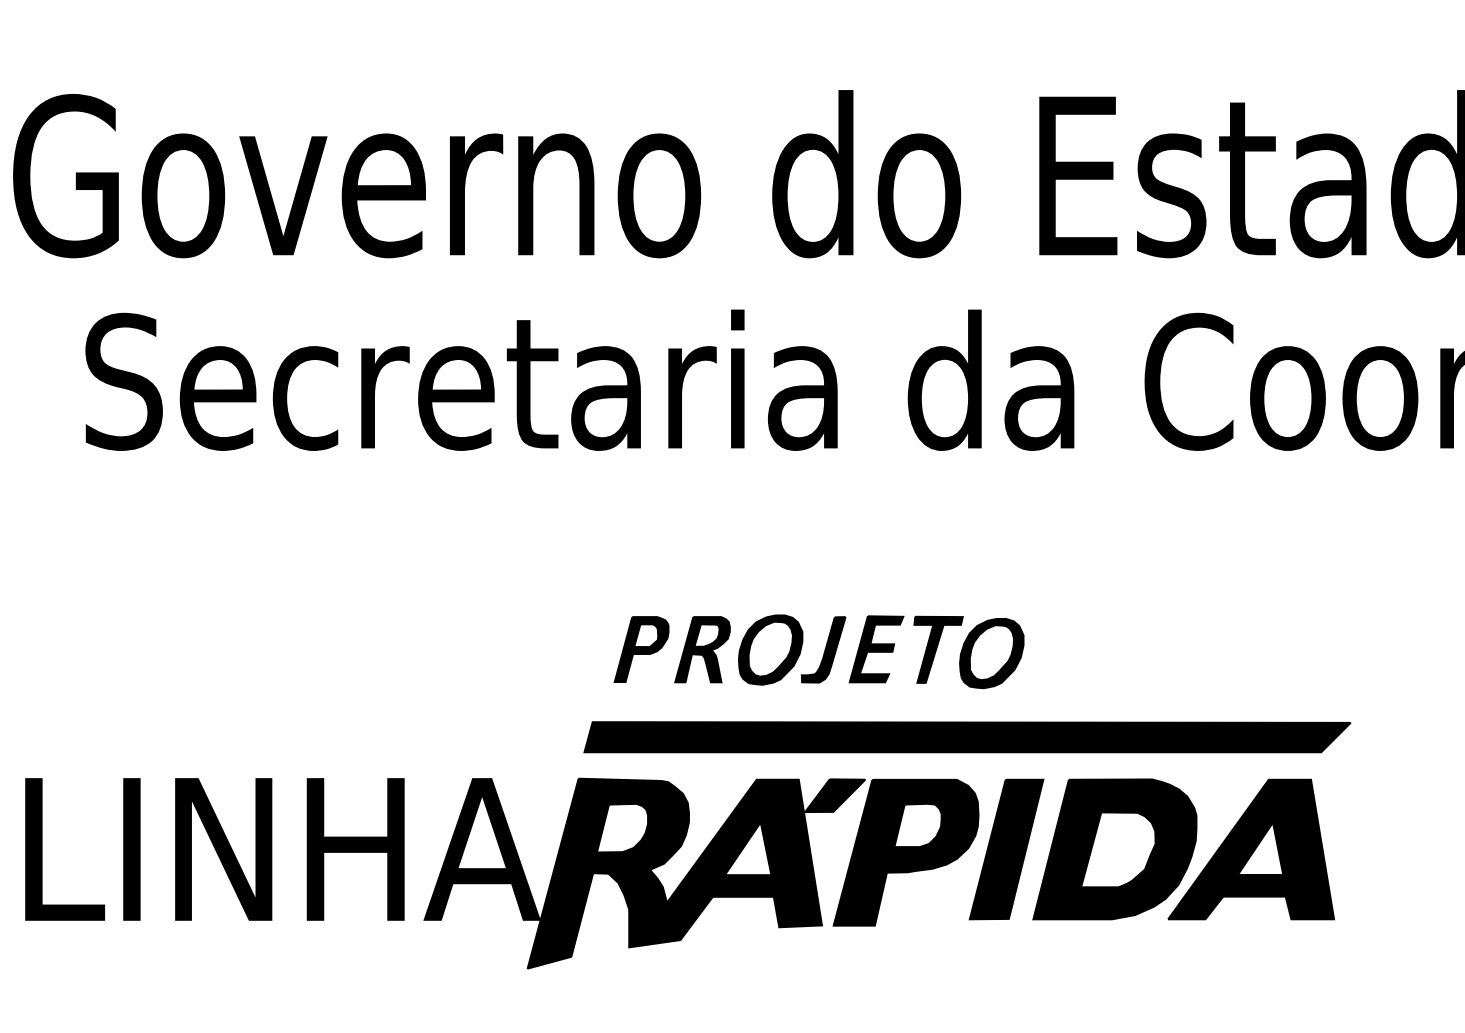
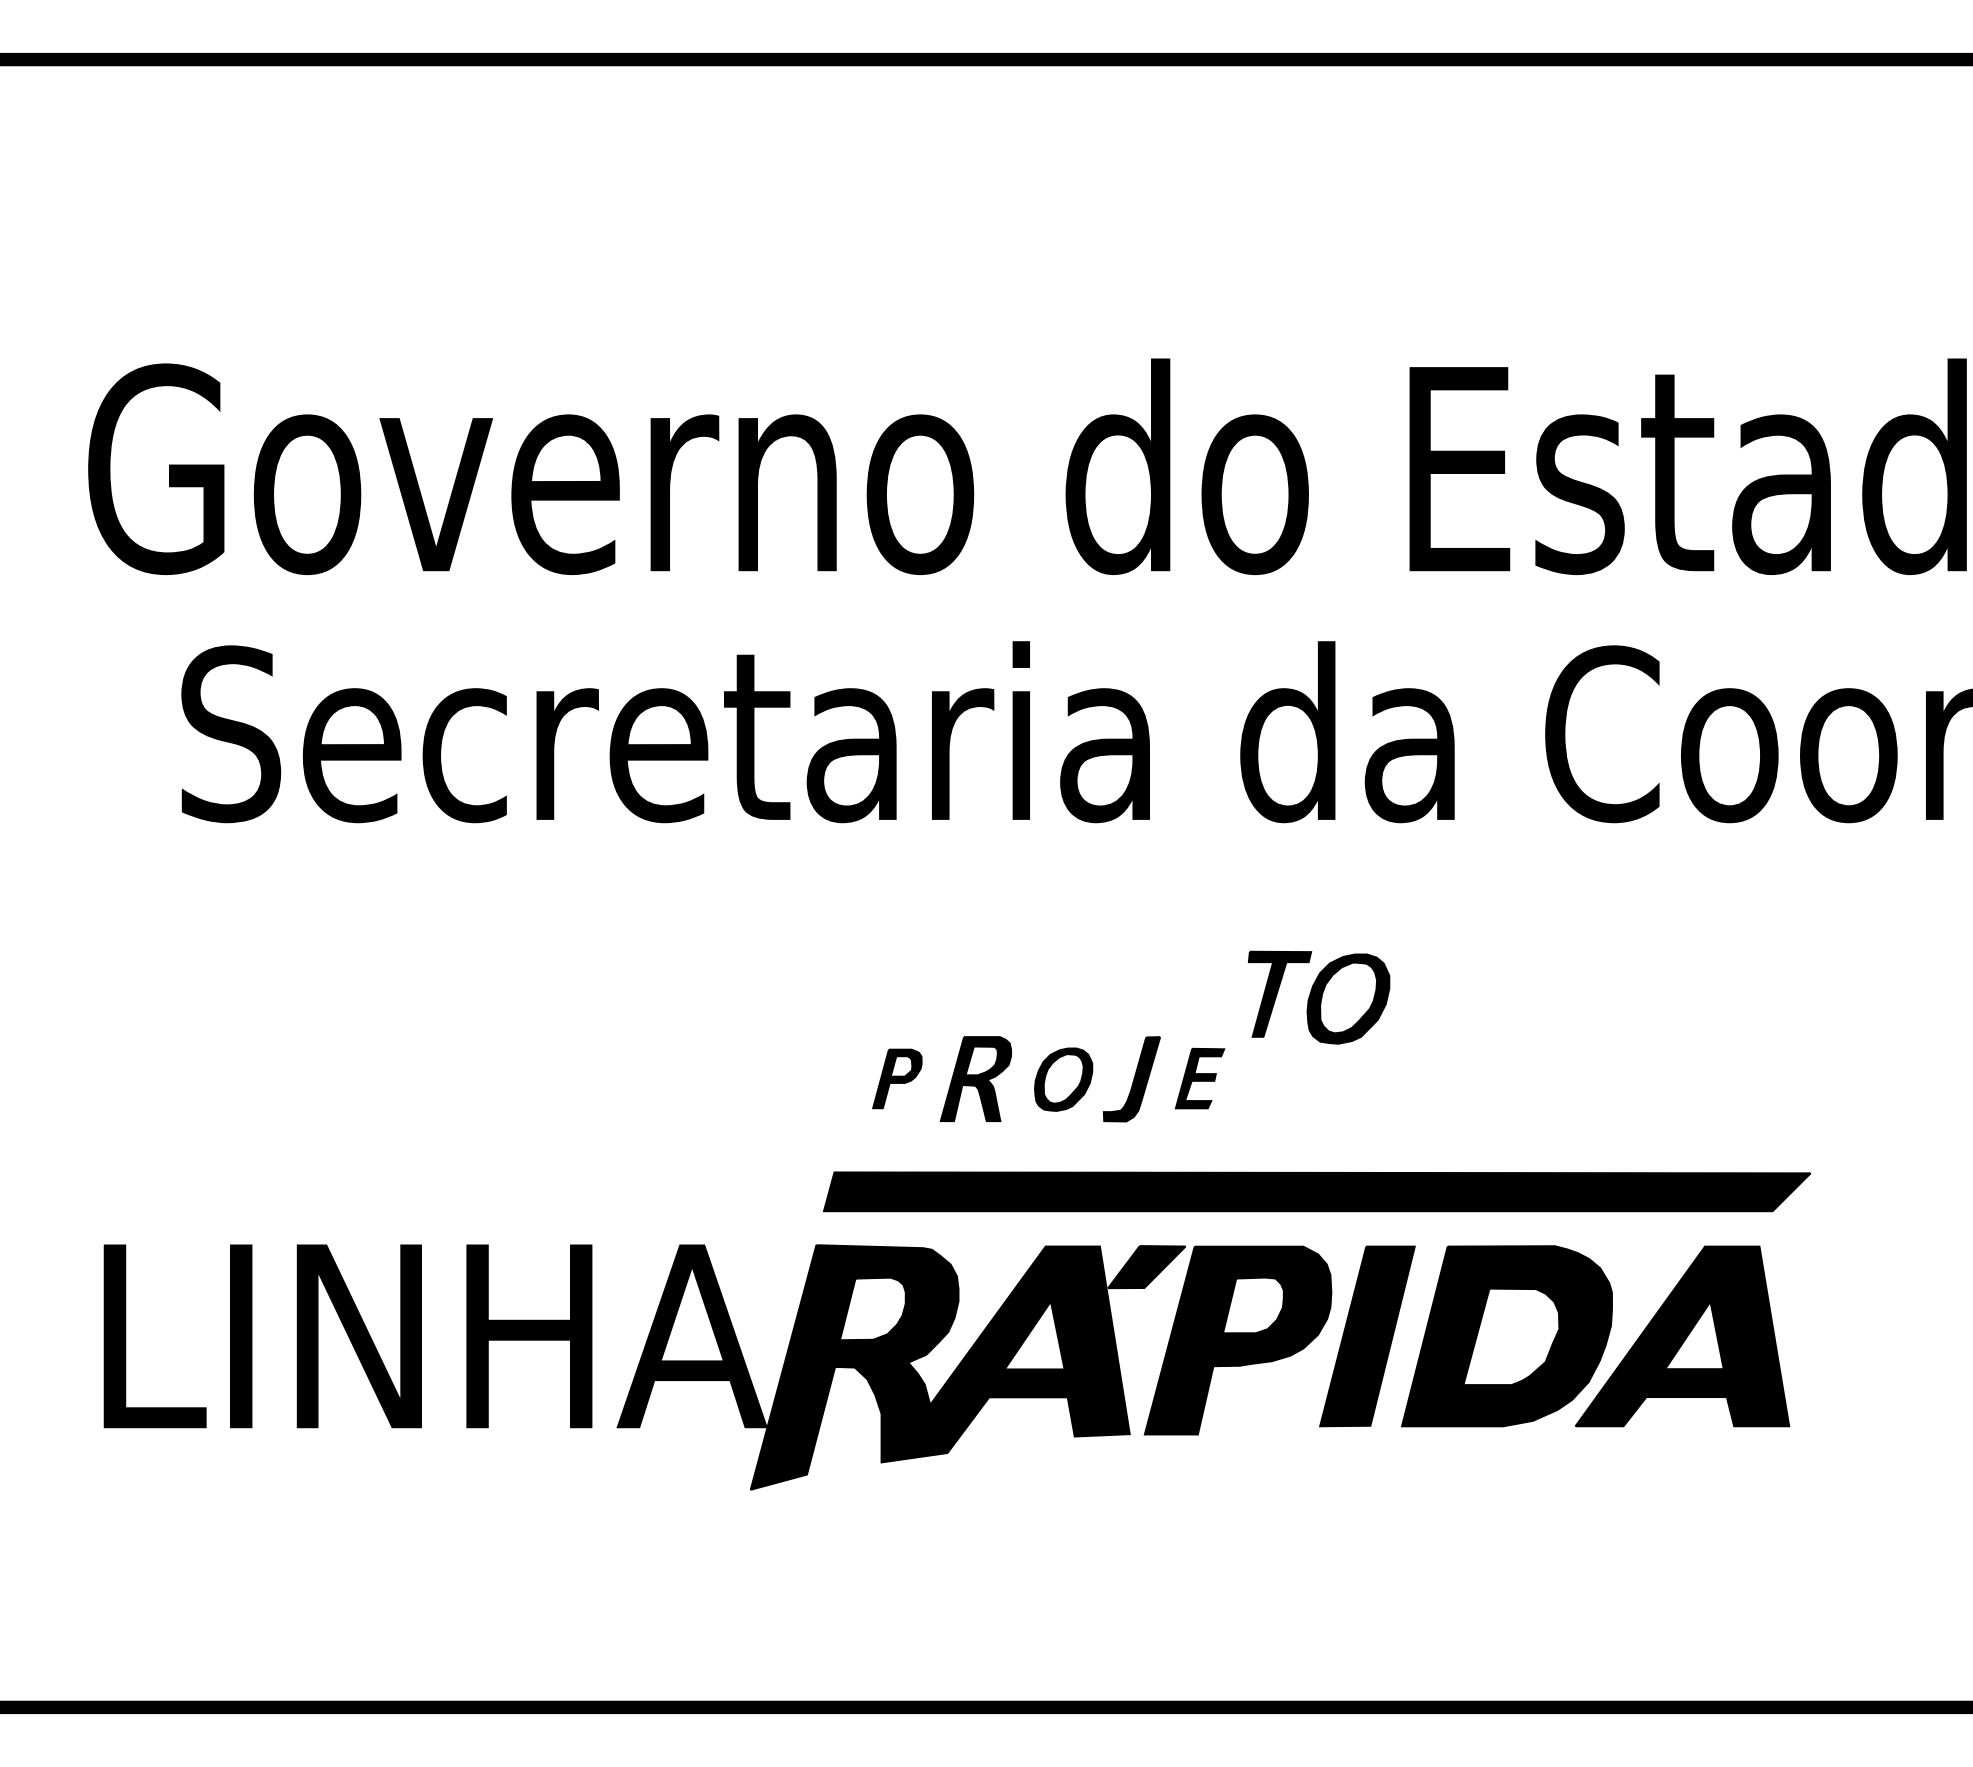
part: (640, 649) -> (896, 1078), size x0.7
part: (770, 649) -> (1063, 1079), size x0.7
part: (876, 649) -> (1199, 1078), size x0.7
part: (968, 652) -> (1318, 997), moved

